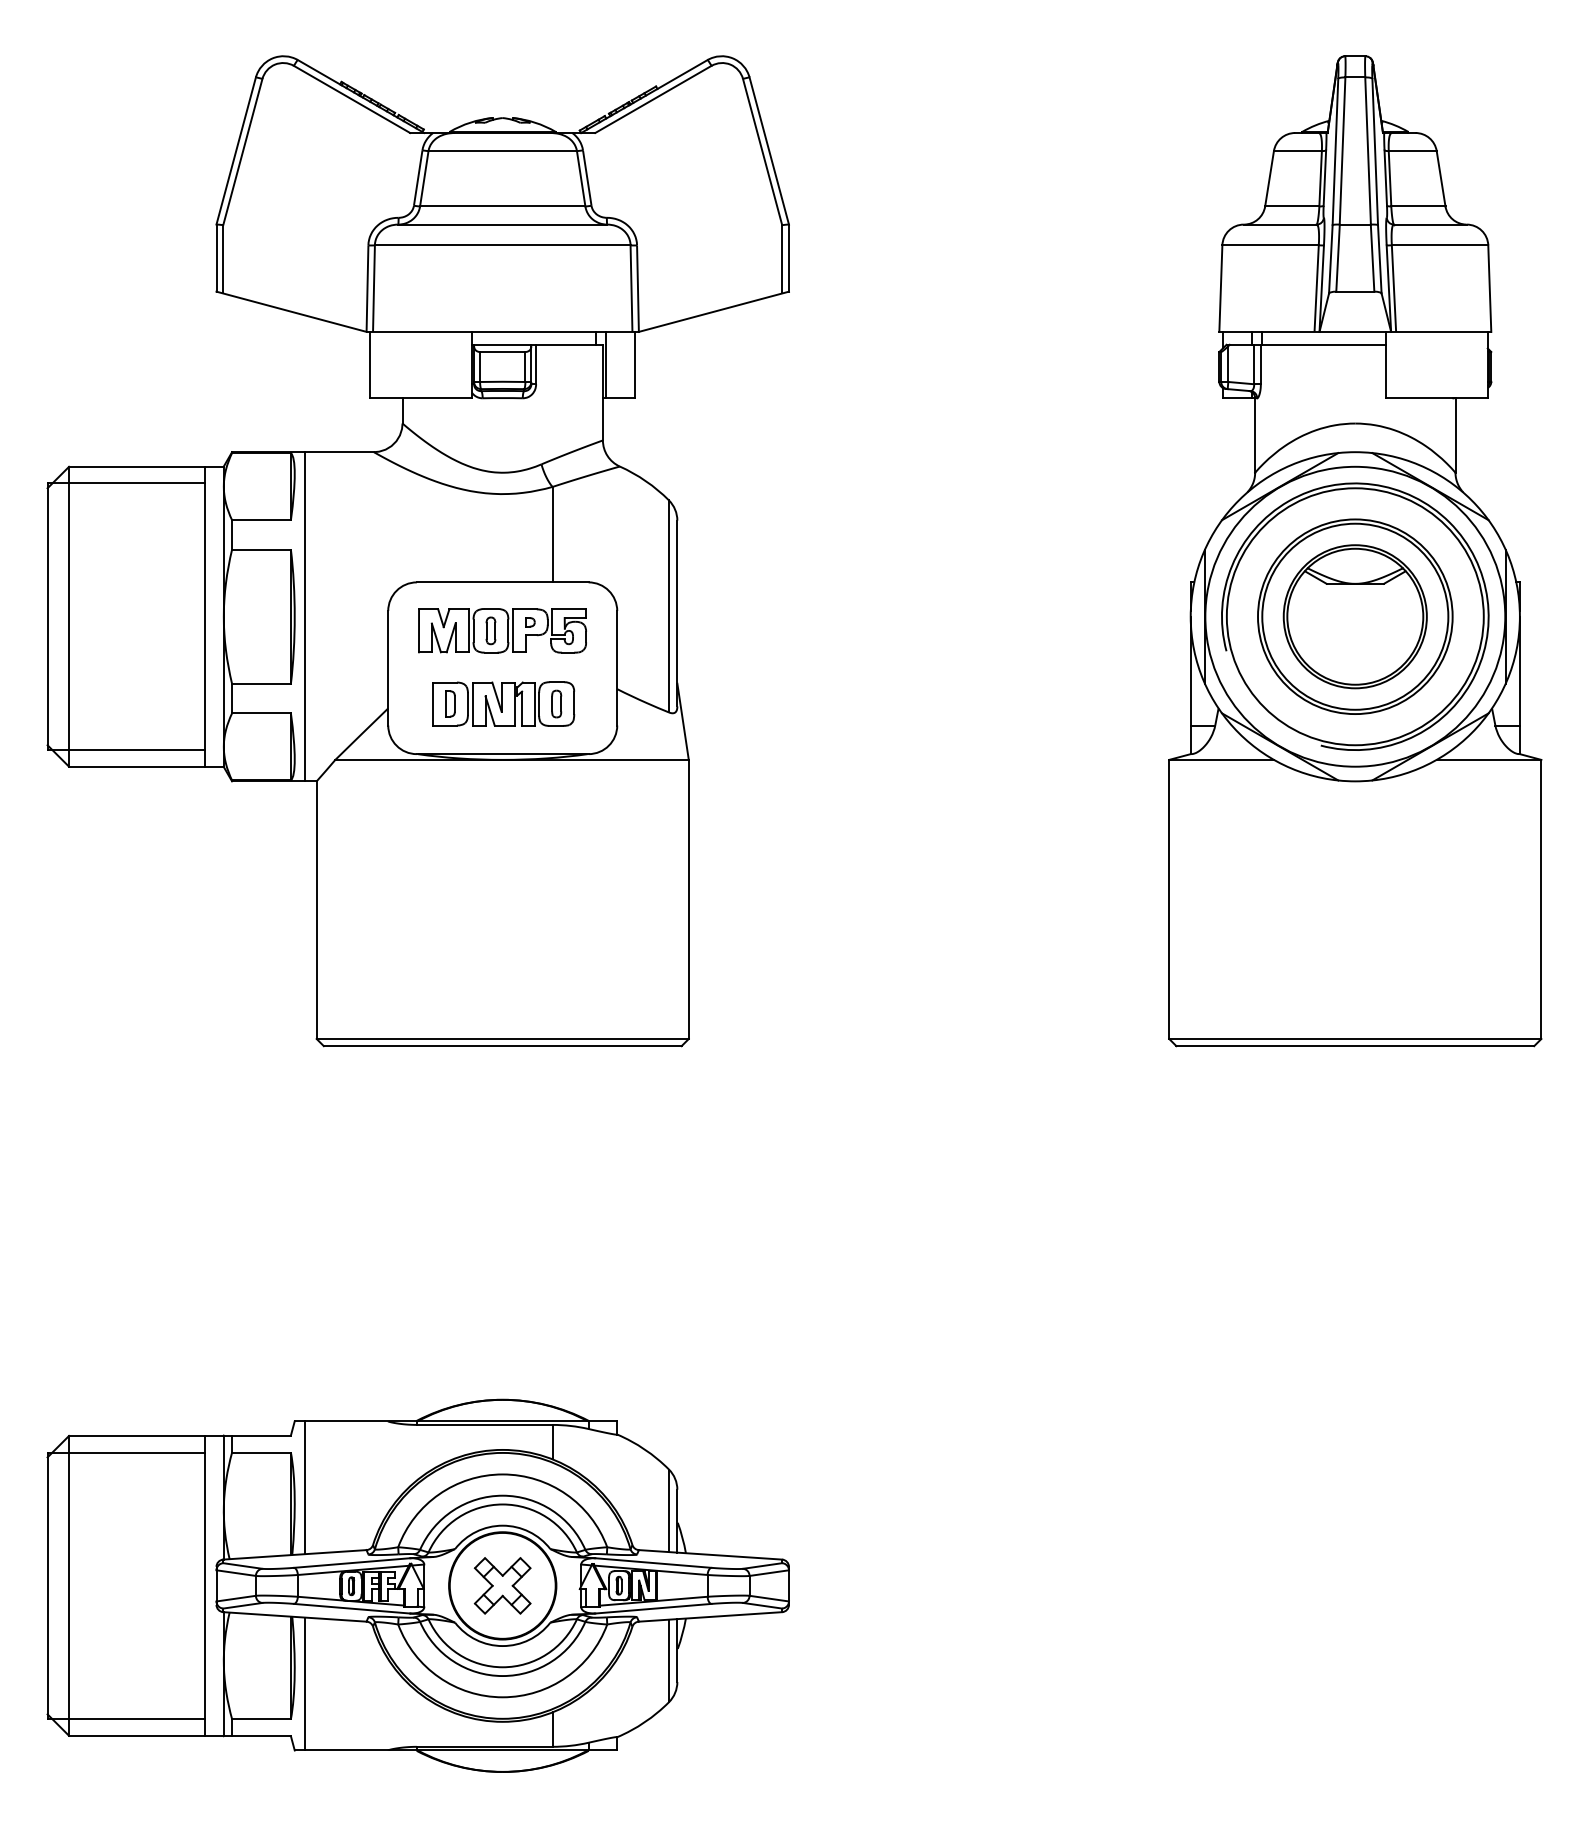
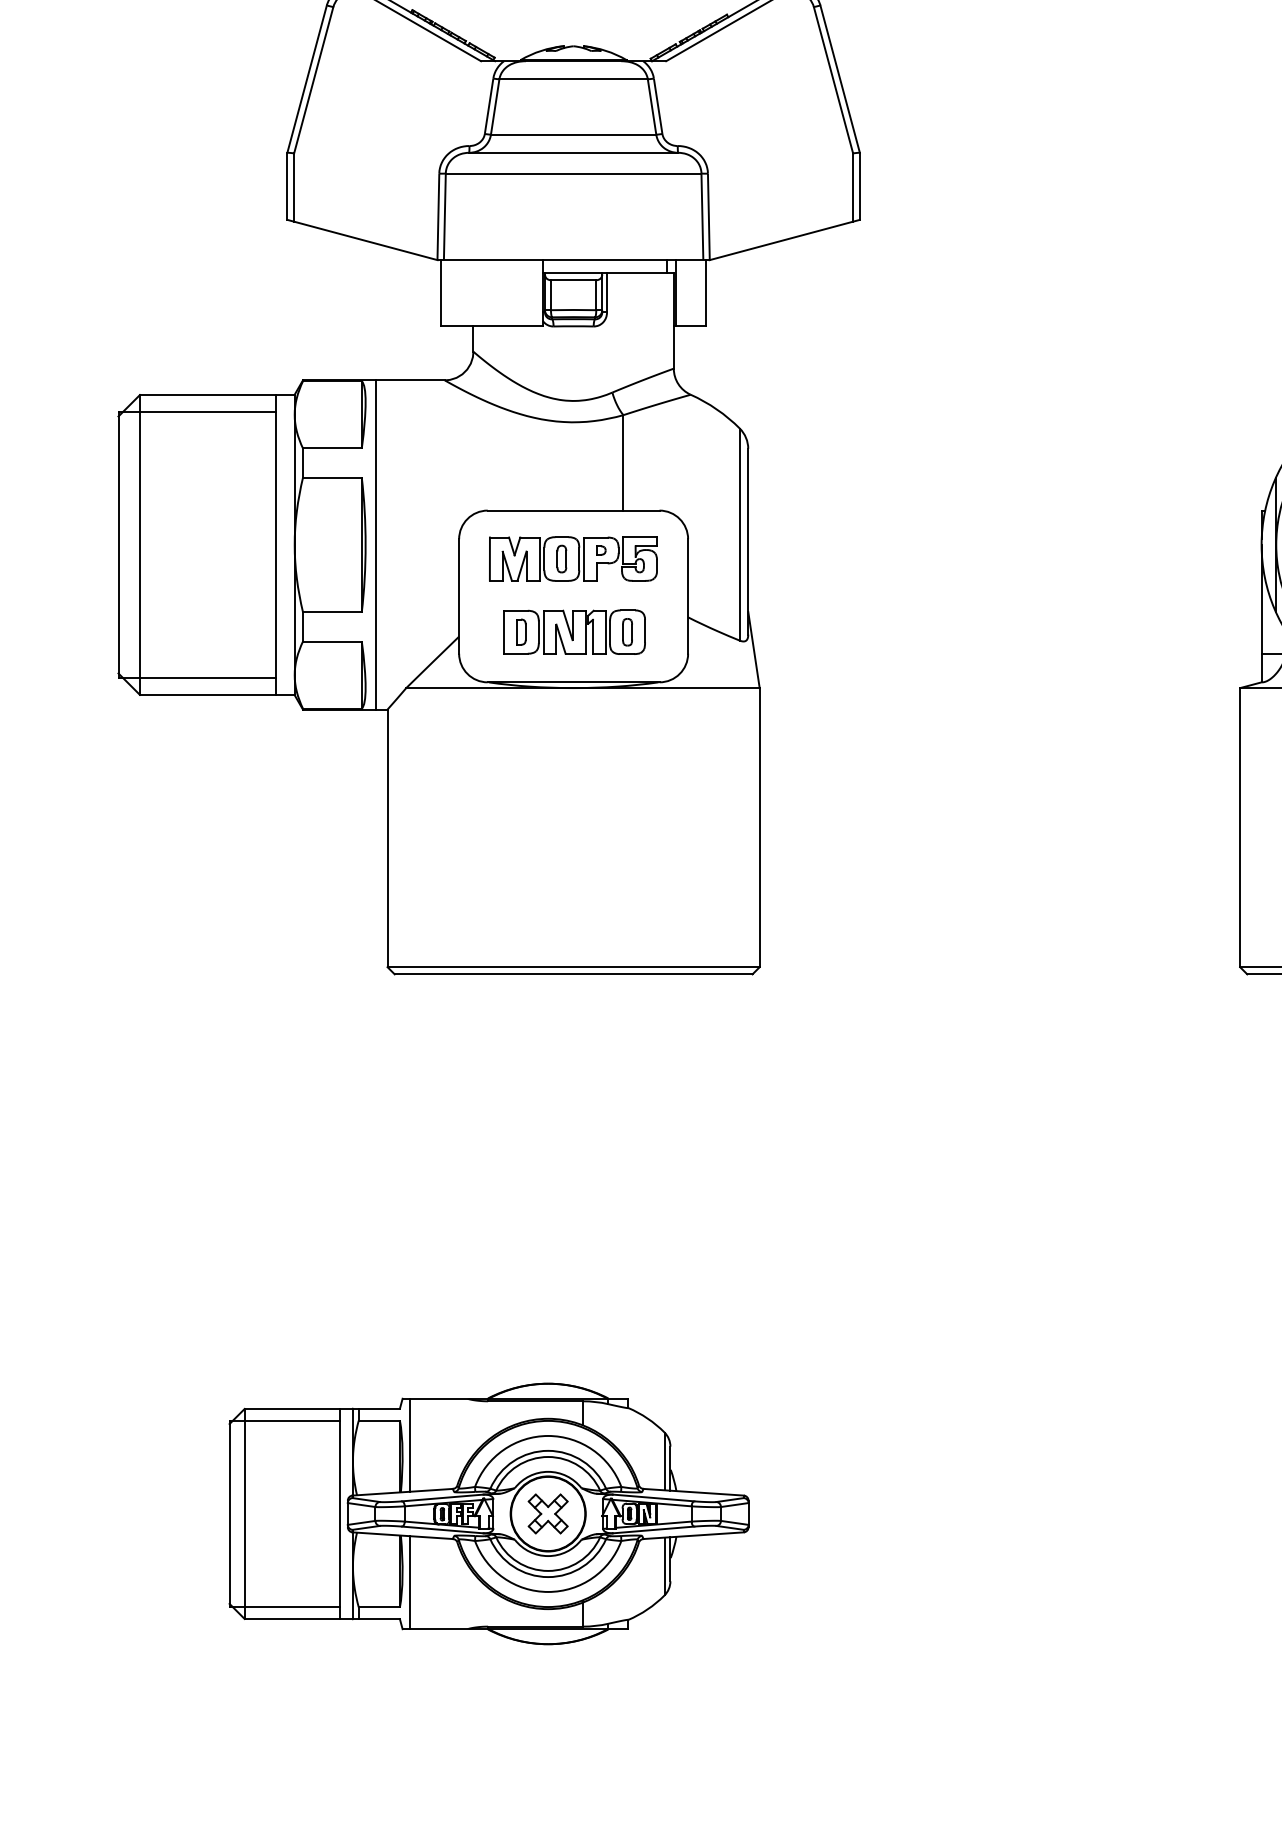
part: (417, 1585) -> (488, 1513), size x0.7

